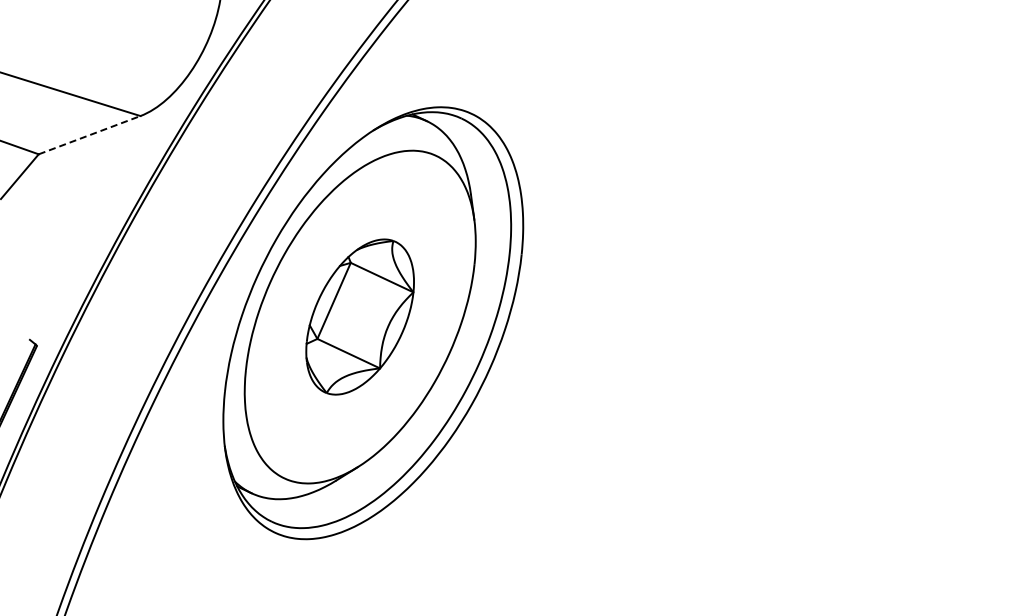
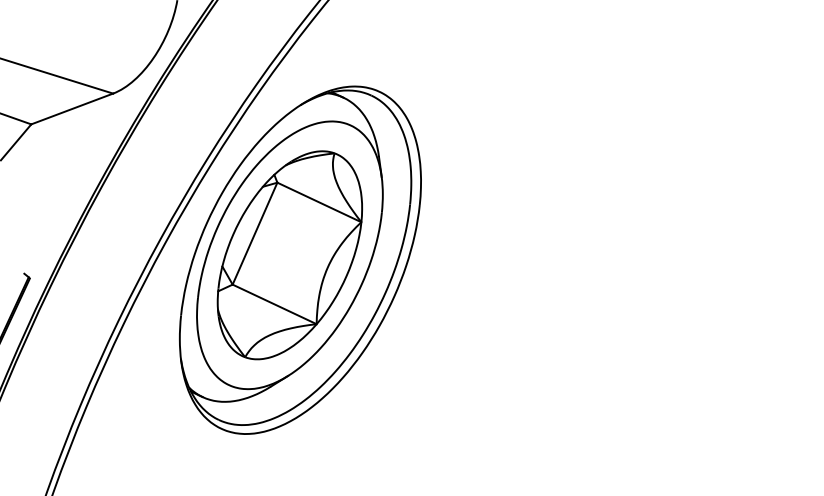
line: (90, 135) -> (72, 109), dashed -> solid
part: (359, 316) -> (289, 254), size x1.67

